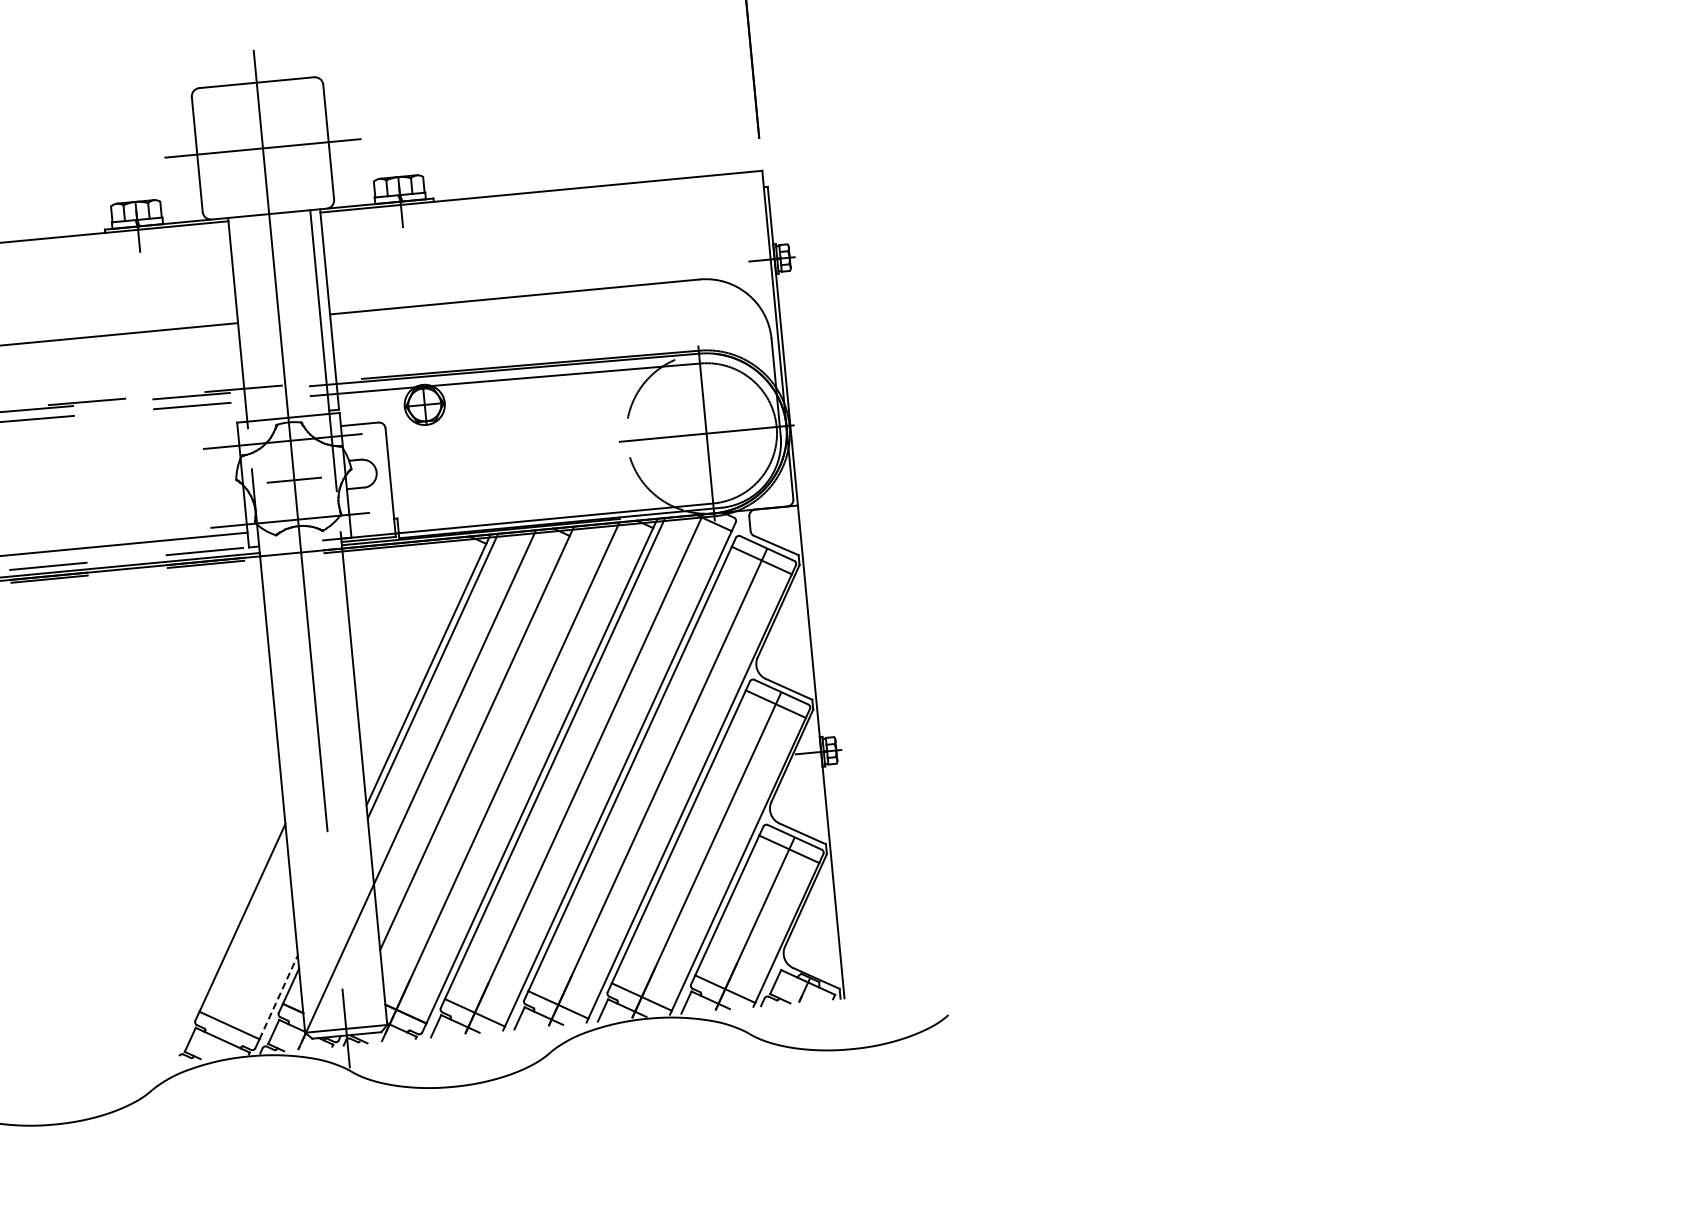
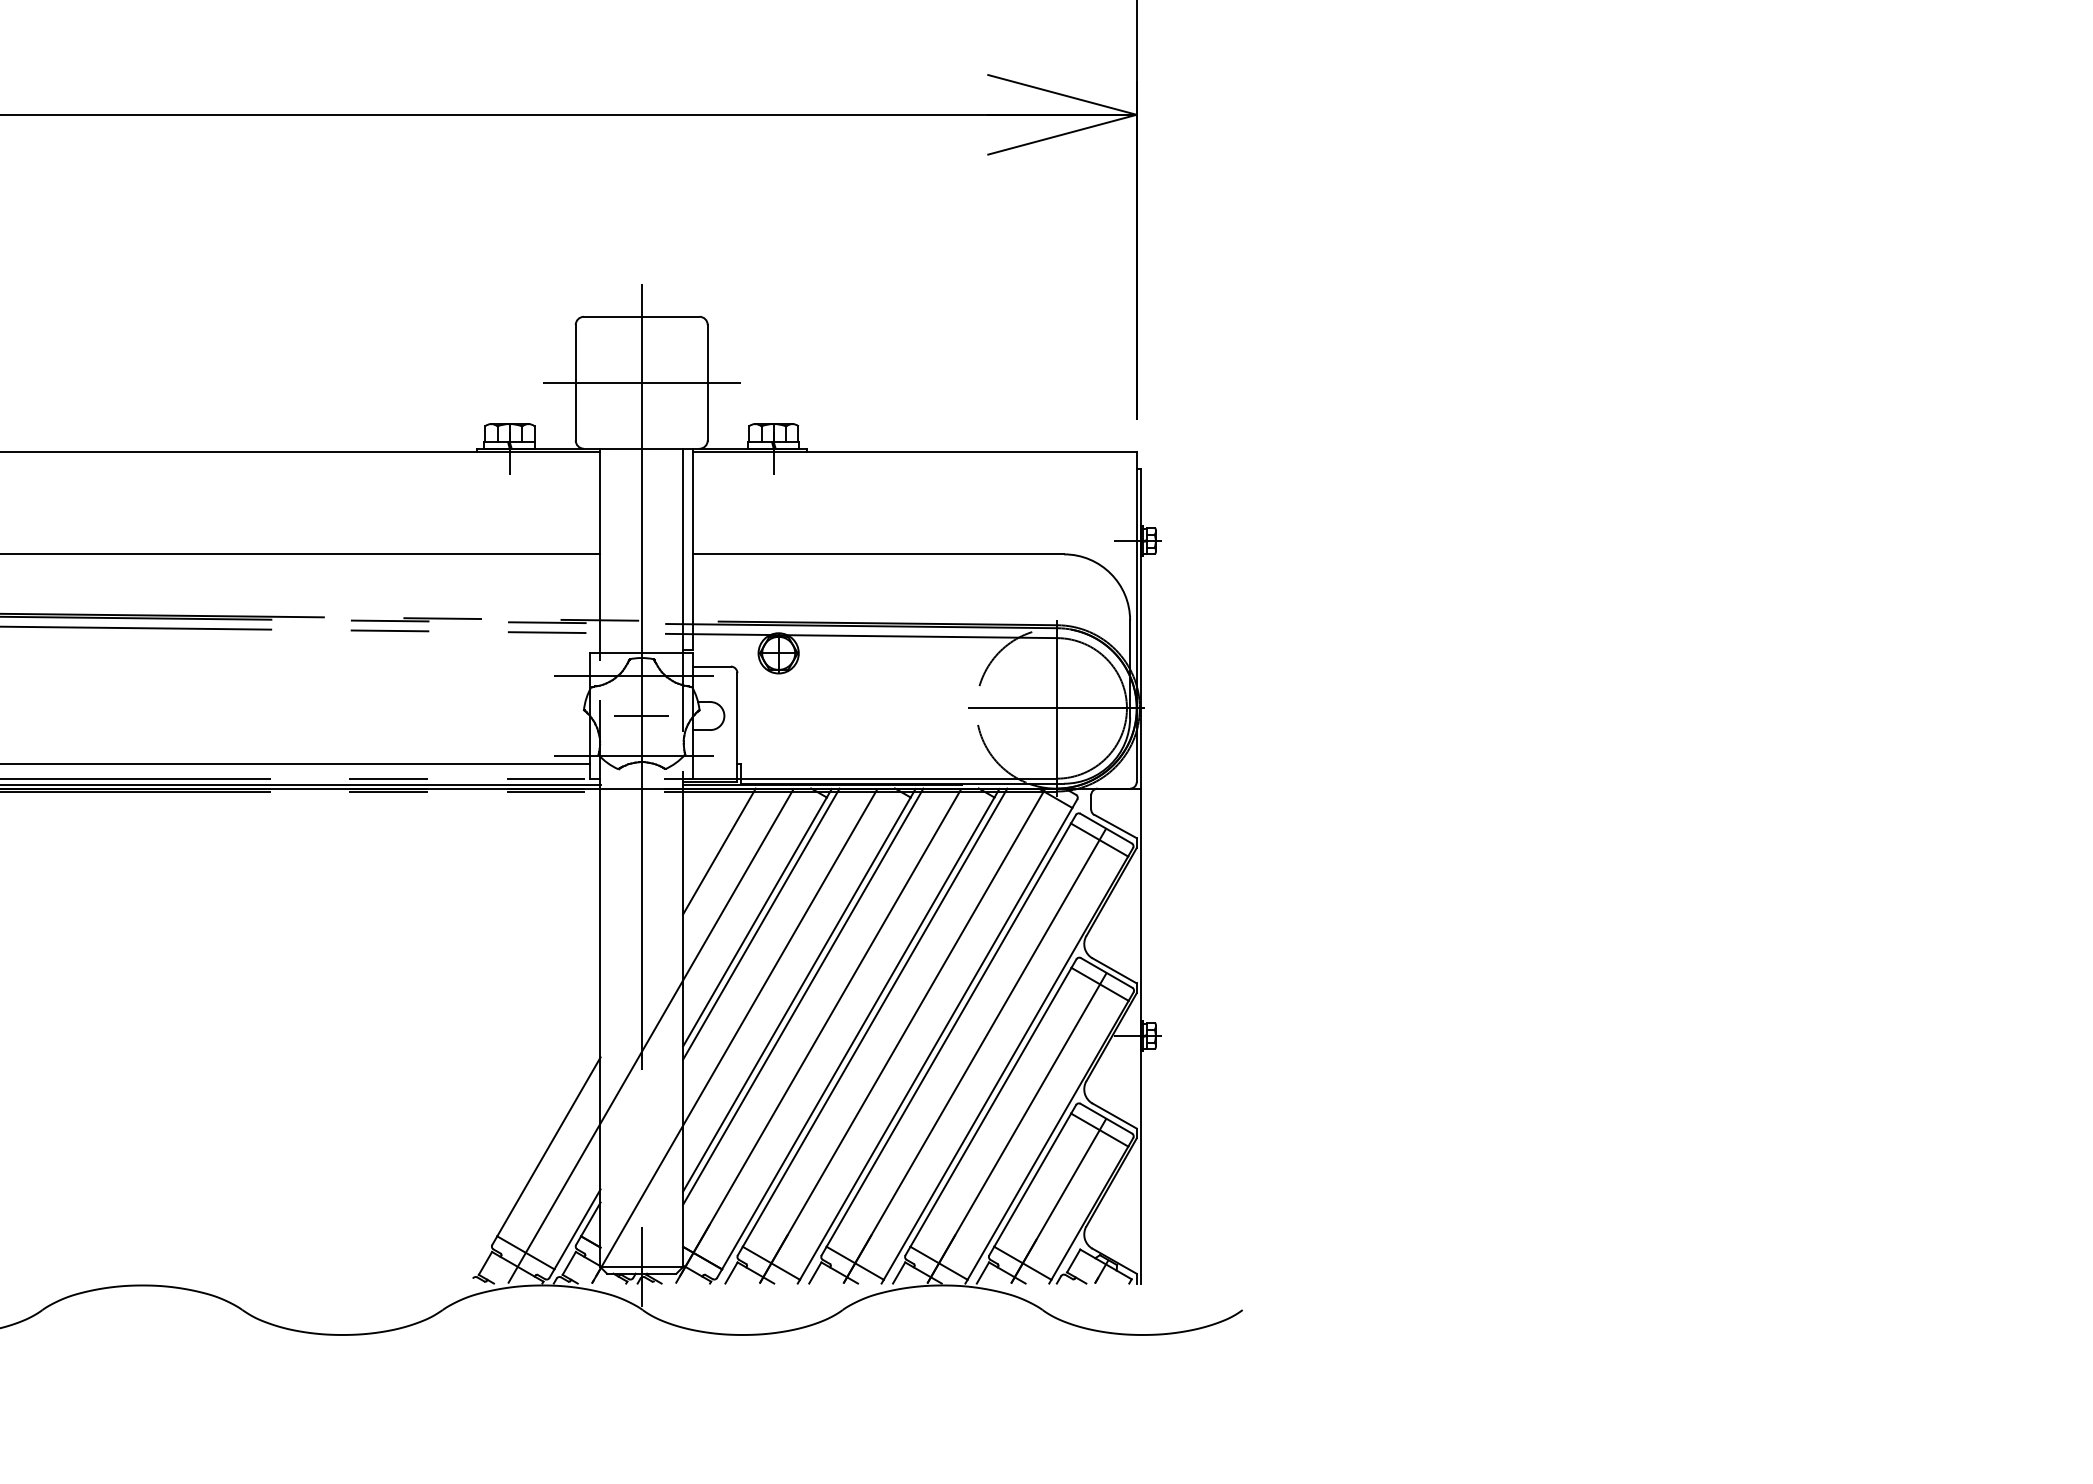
line: (384, 607) -> (719, 851), added
line: (481, 744) -> (803, 996), added
line: (333, 797) -> (650, 1035), added
line: (278, 996) -> (577, 1228), dashed -> solid

